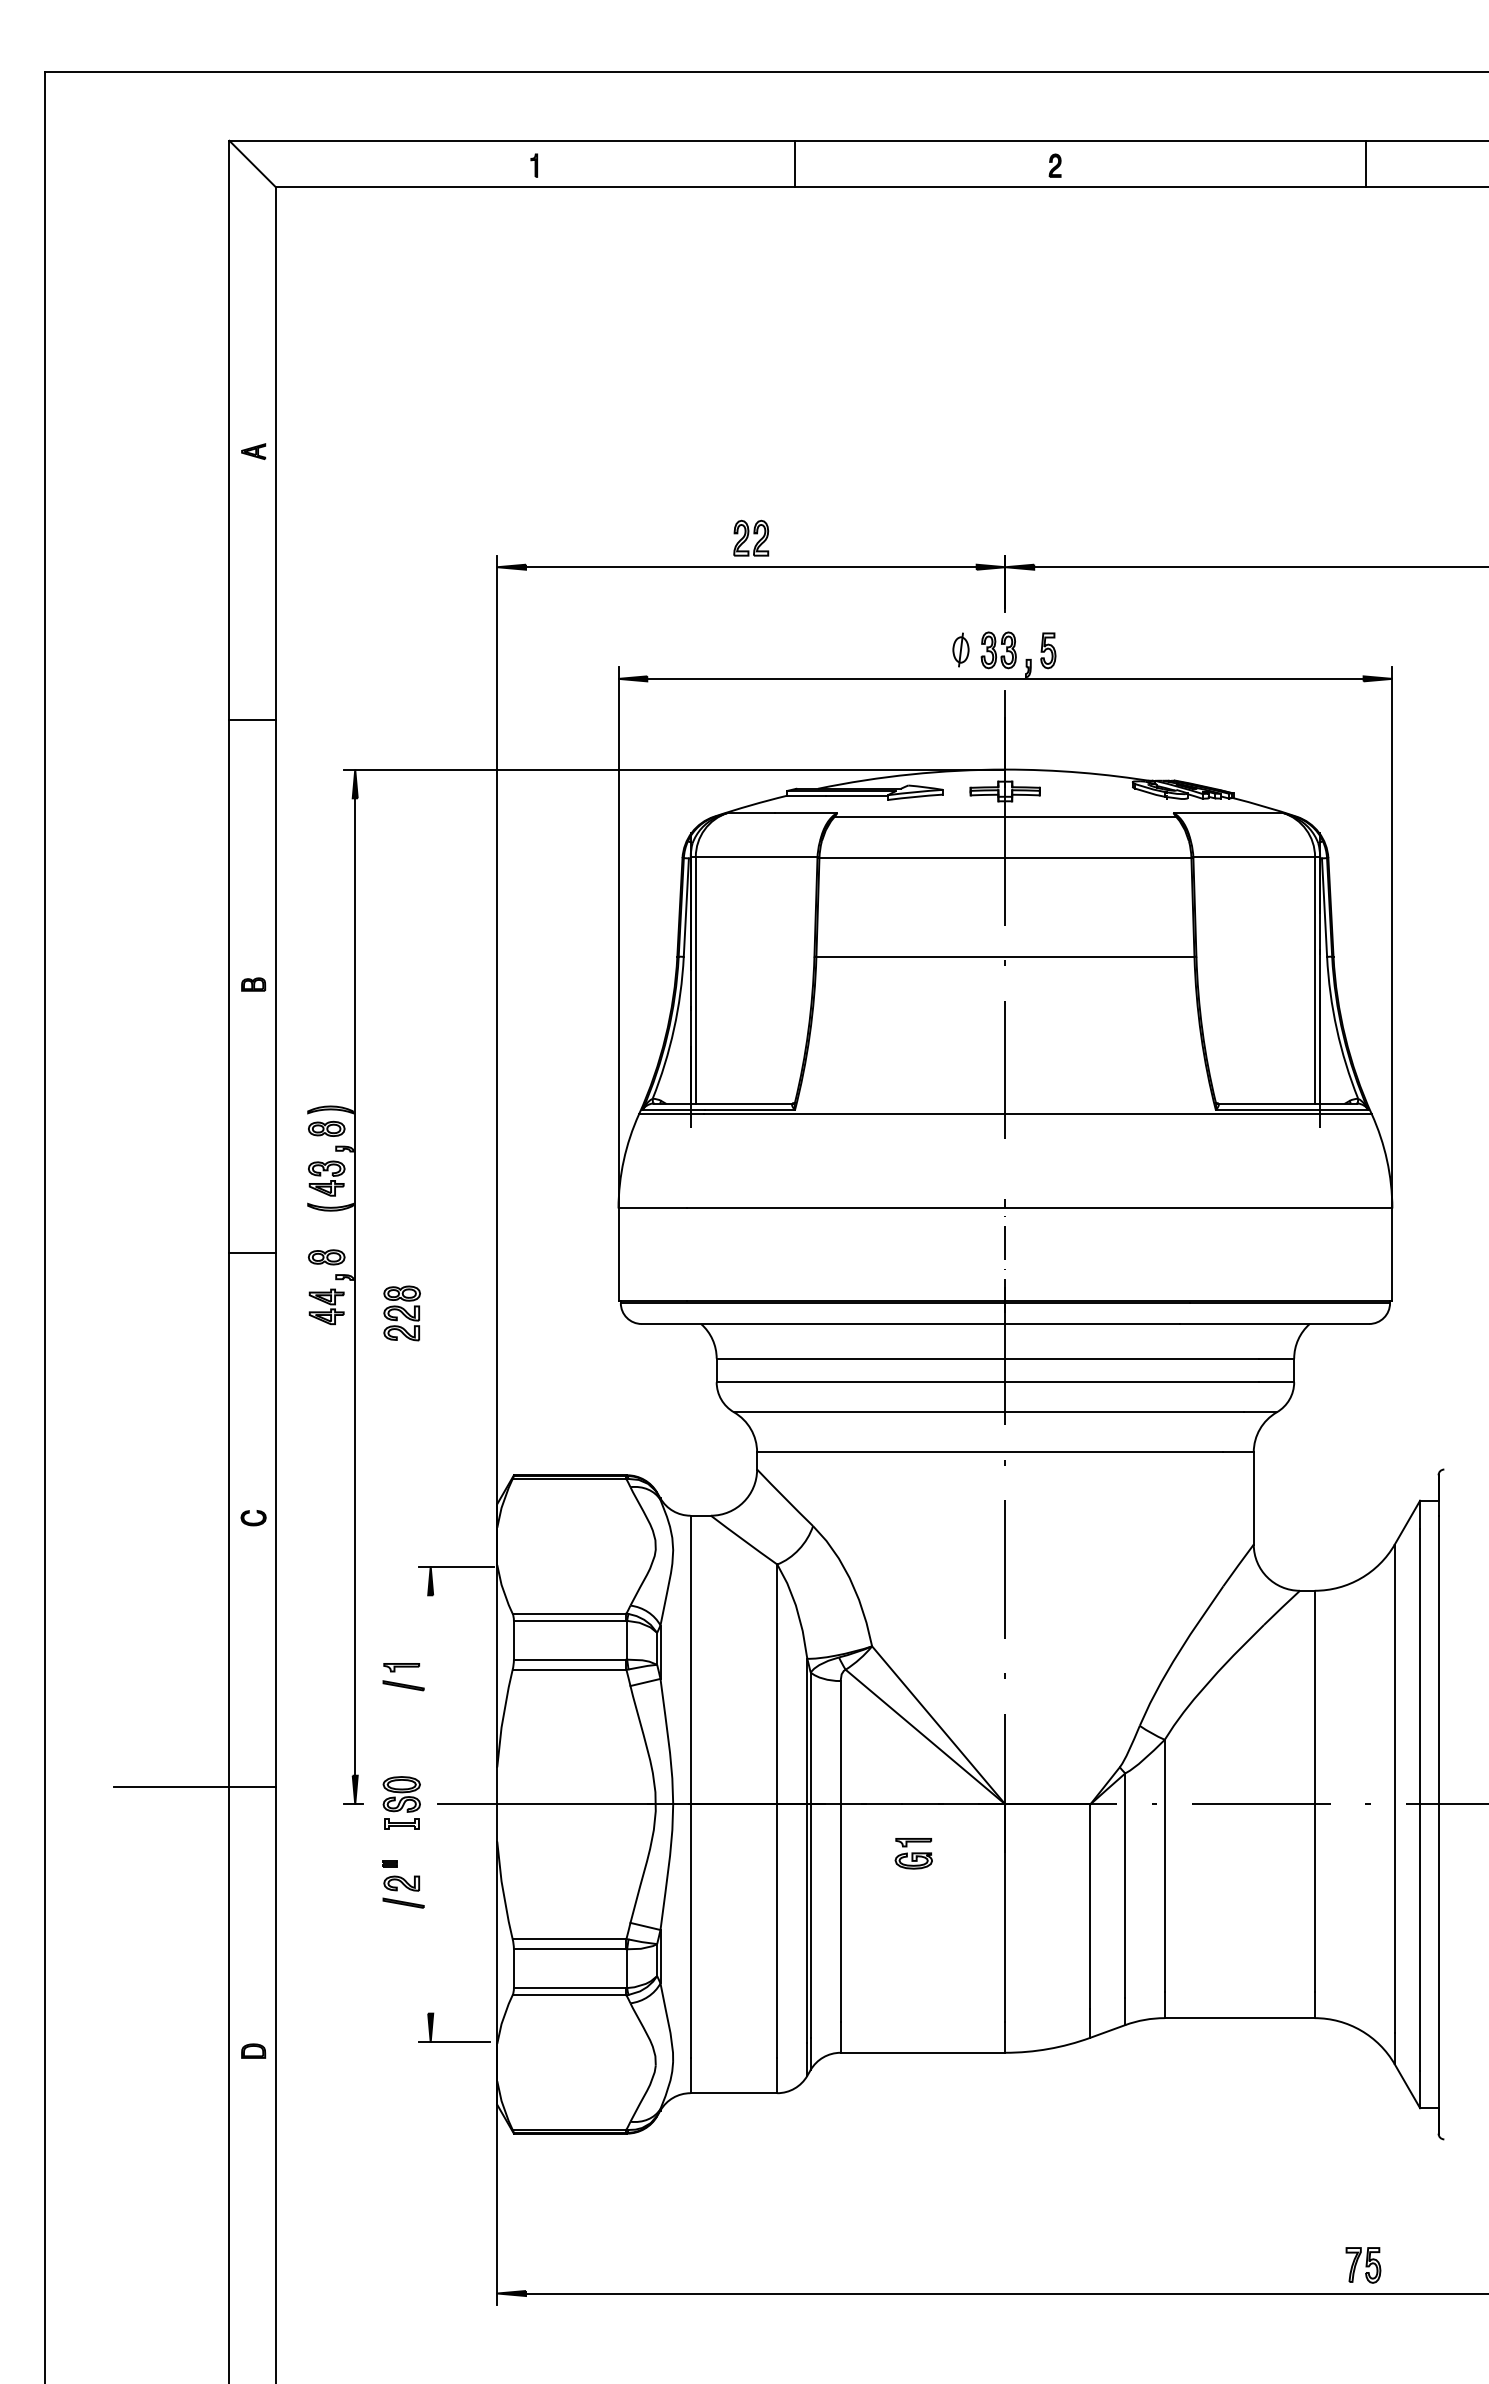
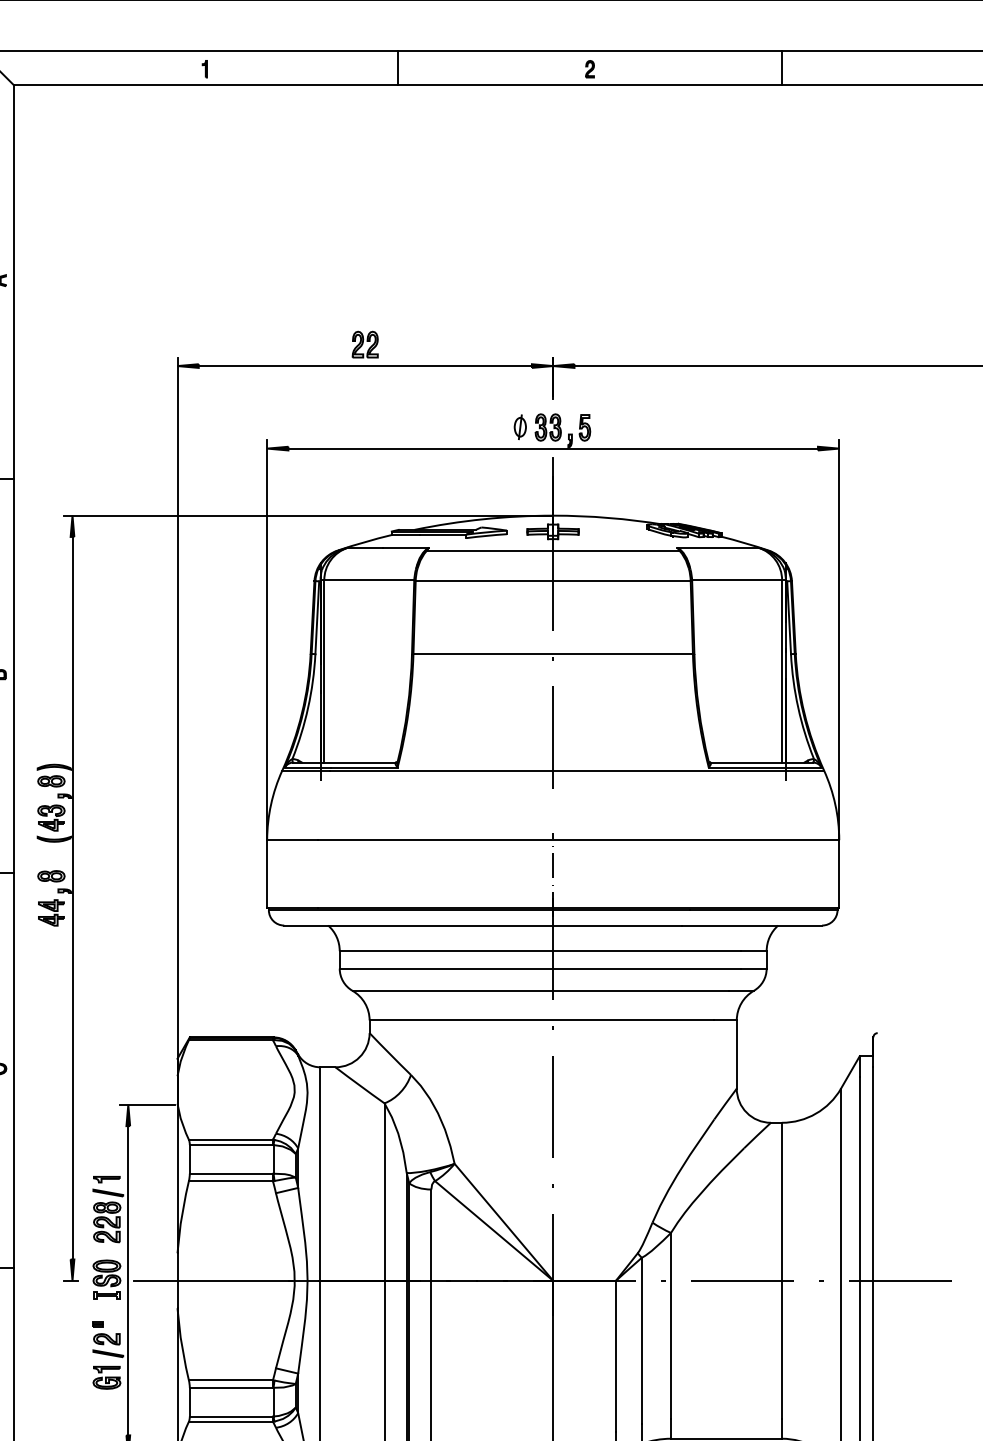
line: (1366, 163) -> (782, 67), moved
part: (401, 1313) -> (106, 1222), moved
line: (430, 1804) -> (128, 1280), added
part: (913, 1853) -> (106, 1377), moved

